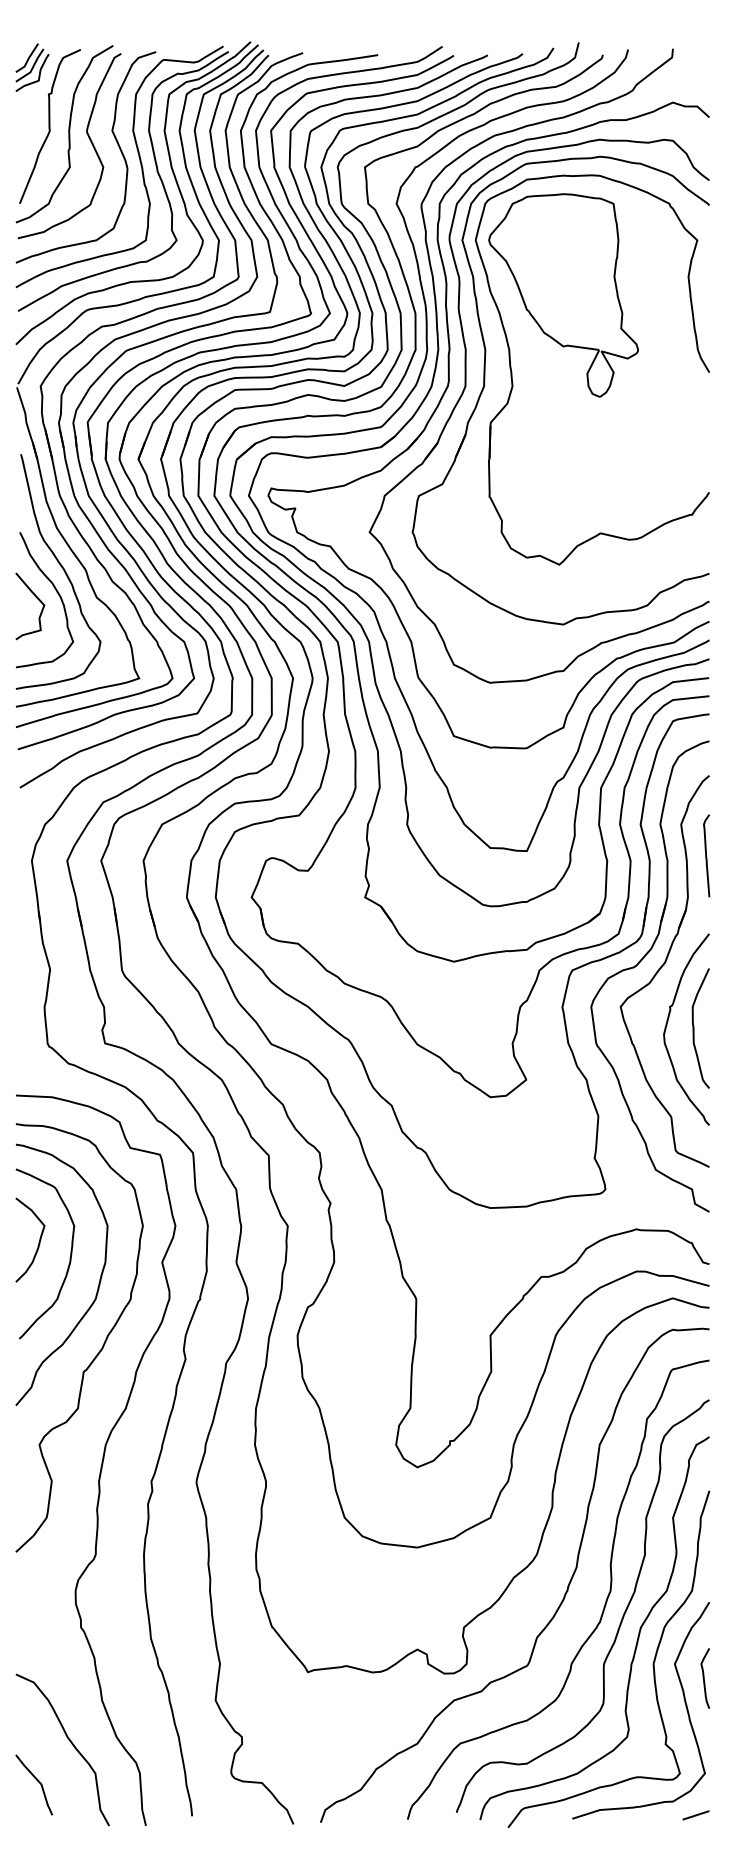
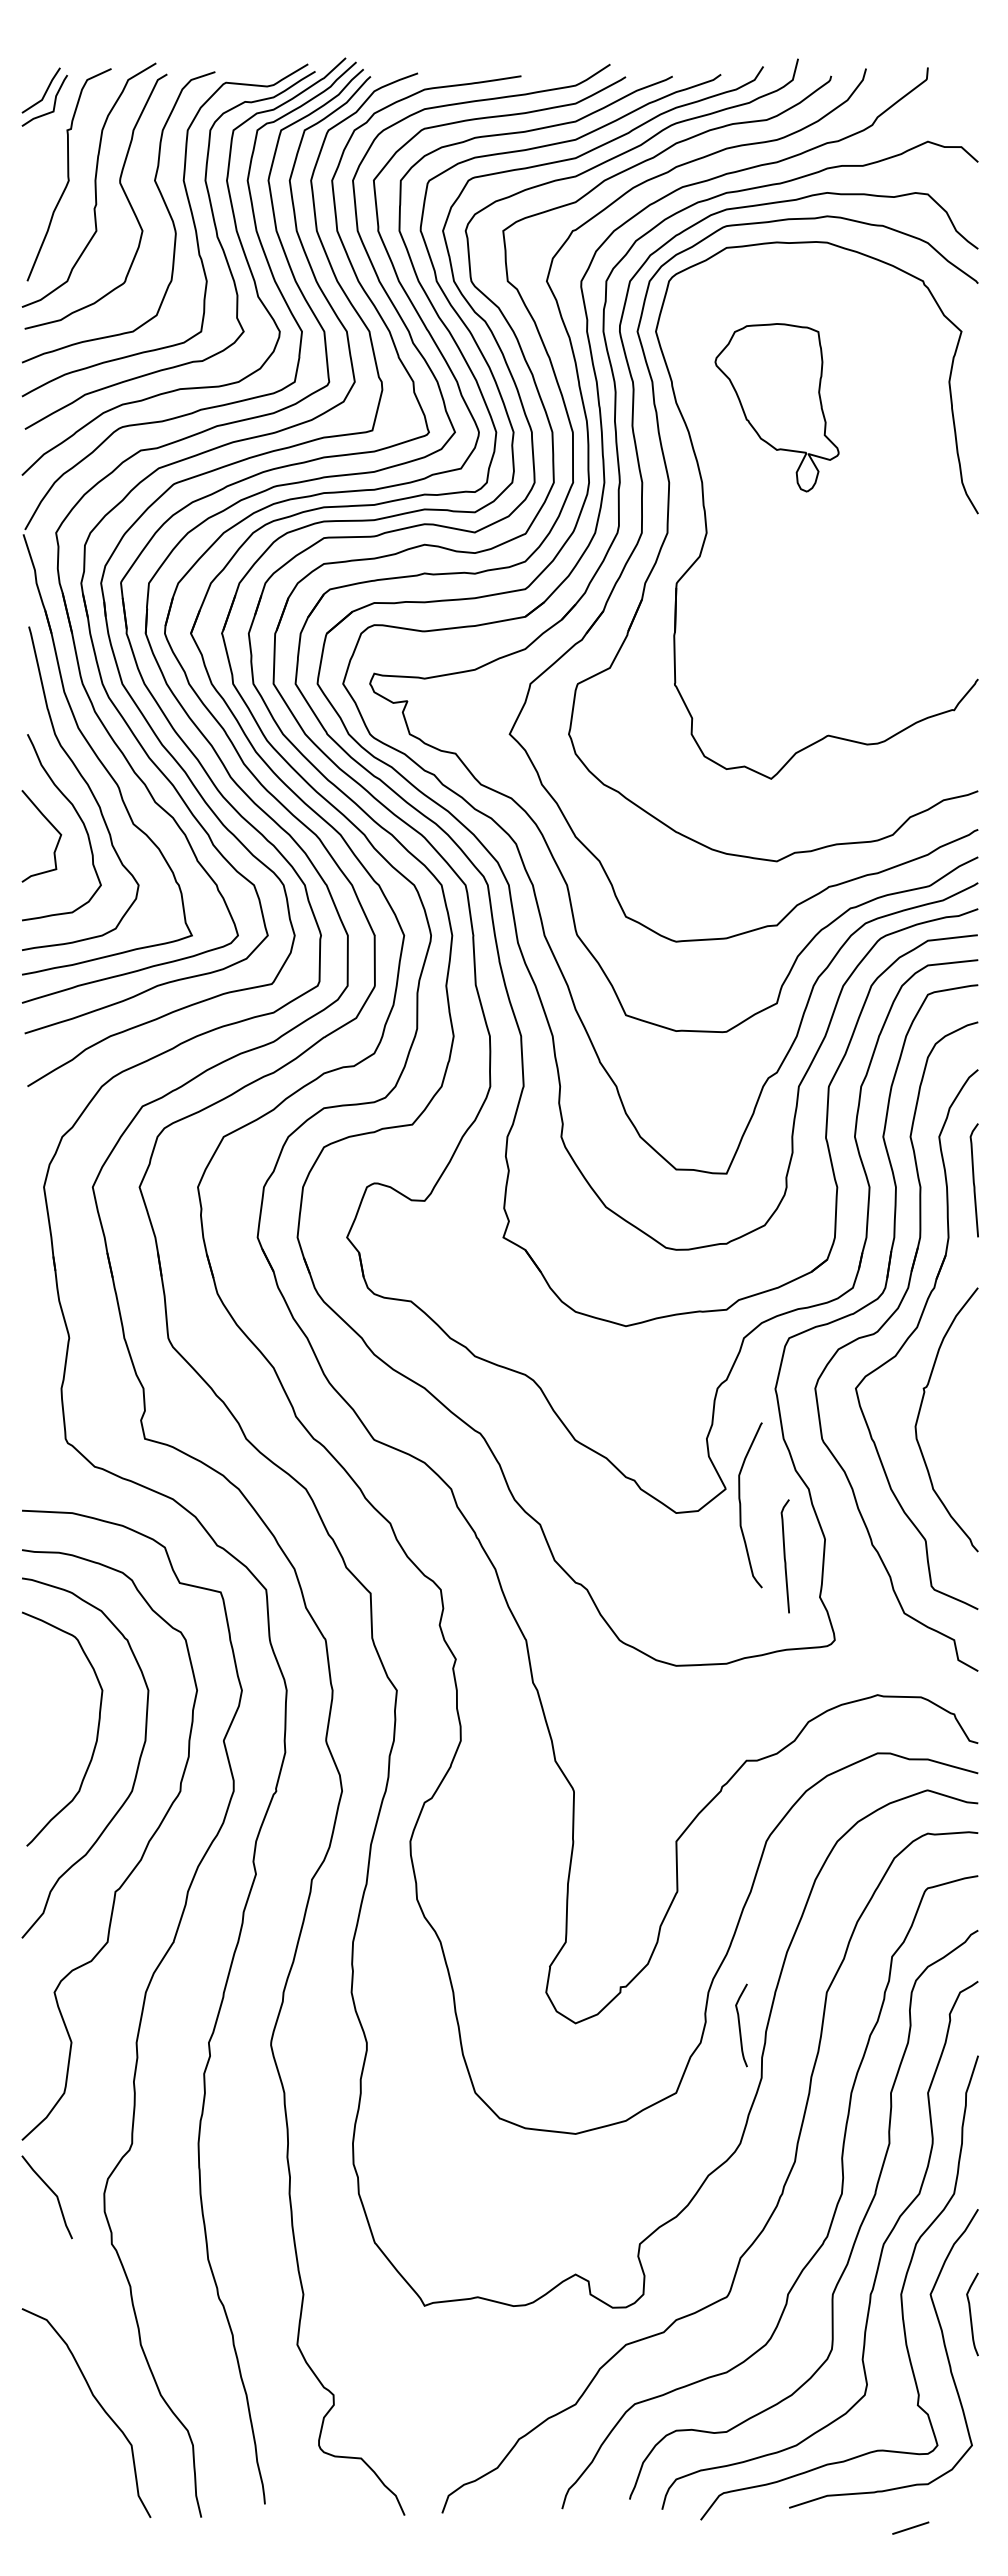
line: (27, 58) -> (38, 80), removed
part: (563, 295) -> (776, 407), size x0.6
curve: (694, 1028) -> (741, 1505), moved
curve: (568, 1128) -> (784, 1556), added
curve: (38, 1242) -> (53, 1713), removed
curve: (537, 1468) -> (740, 2025), added
curve: (37, 1780) -> (51, 2191), moved
line: (695, 1814) -> (910, 2527), moved

